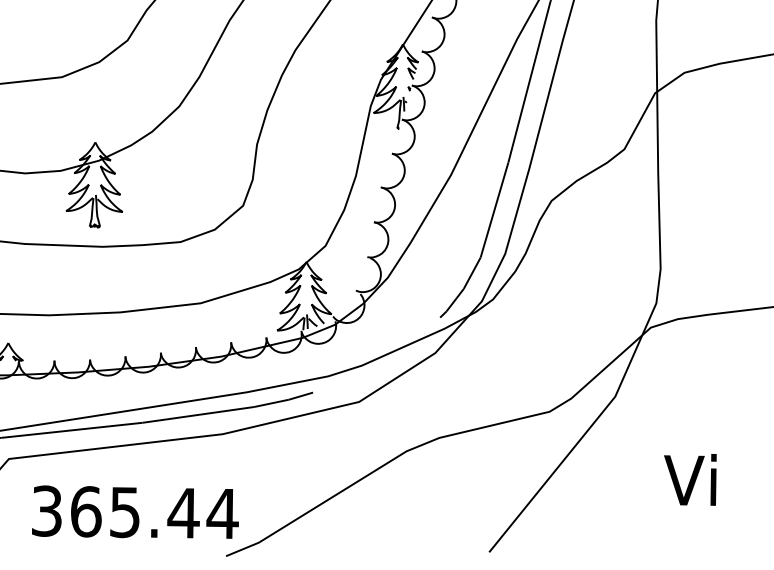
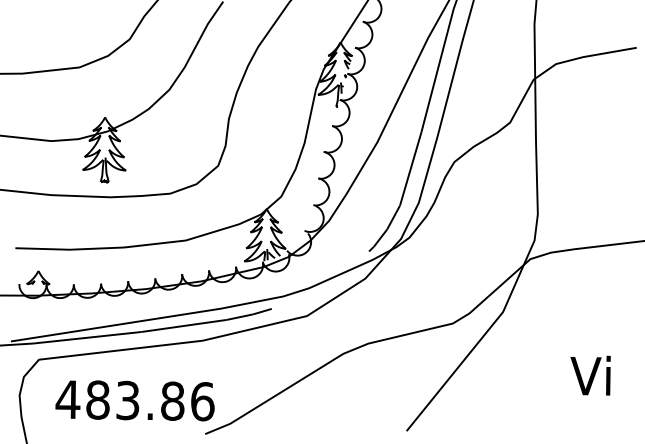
text: (690, 479) -> (590, 375), moved
text: (133, 512) -> (134, 400), 365.44 -> 483.86

